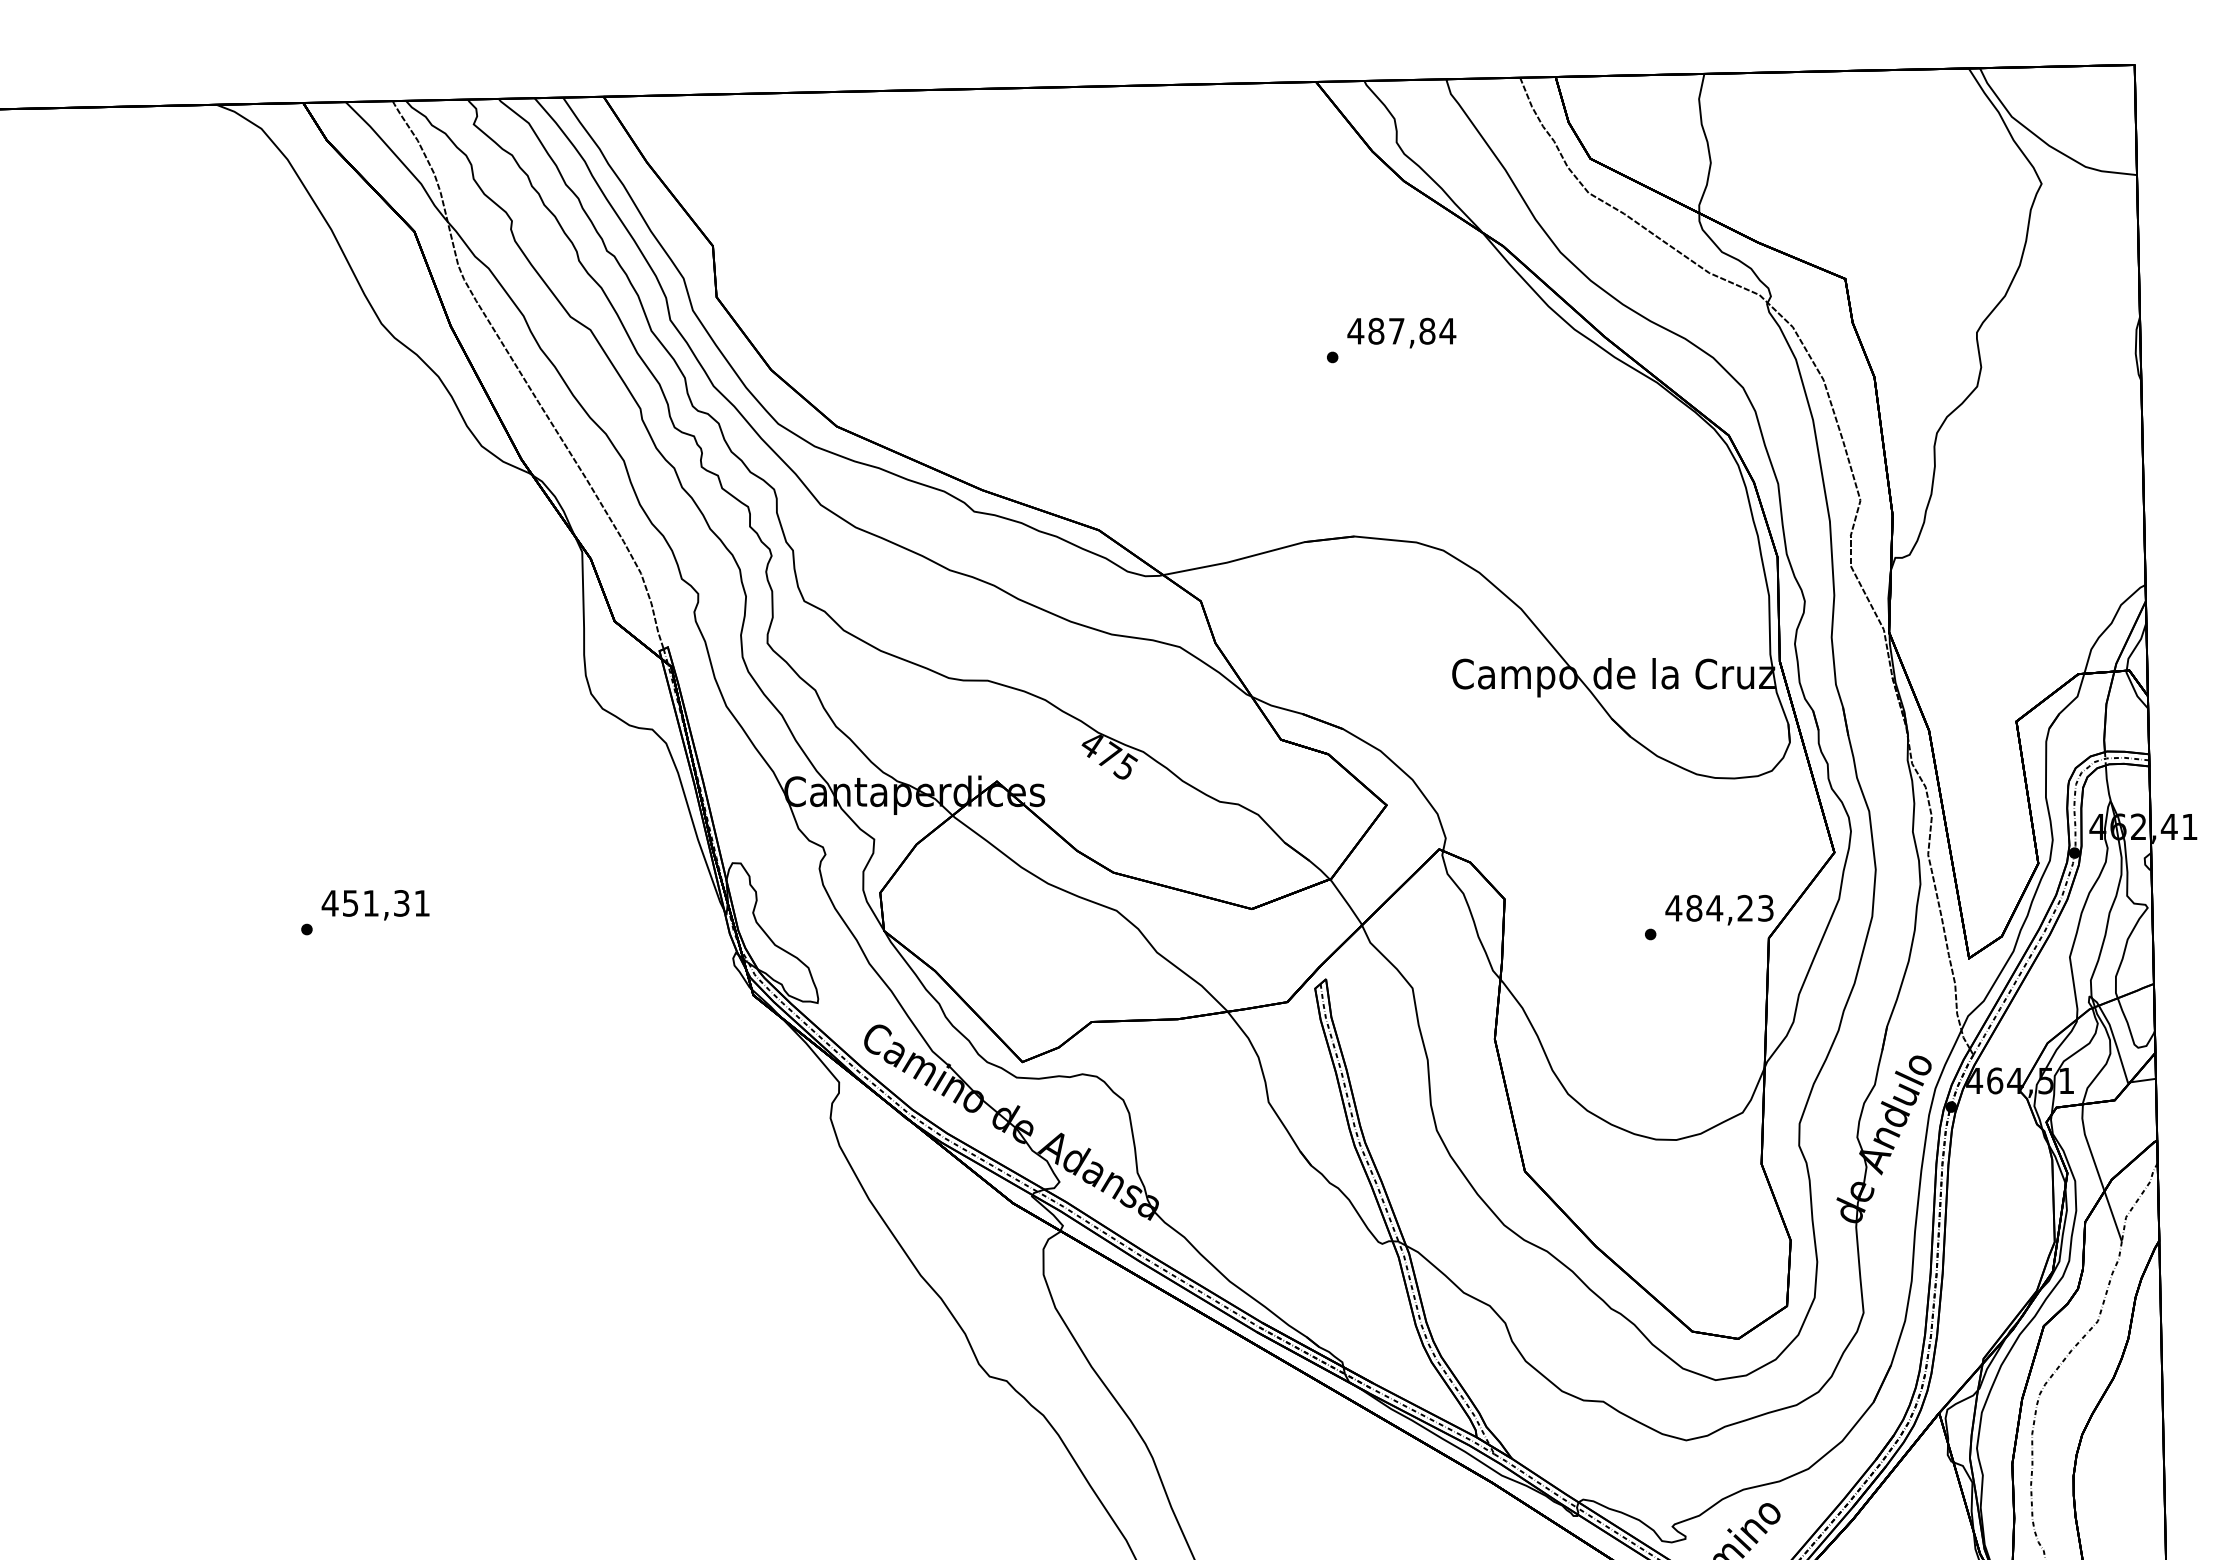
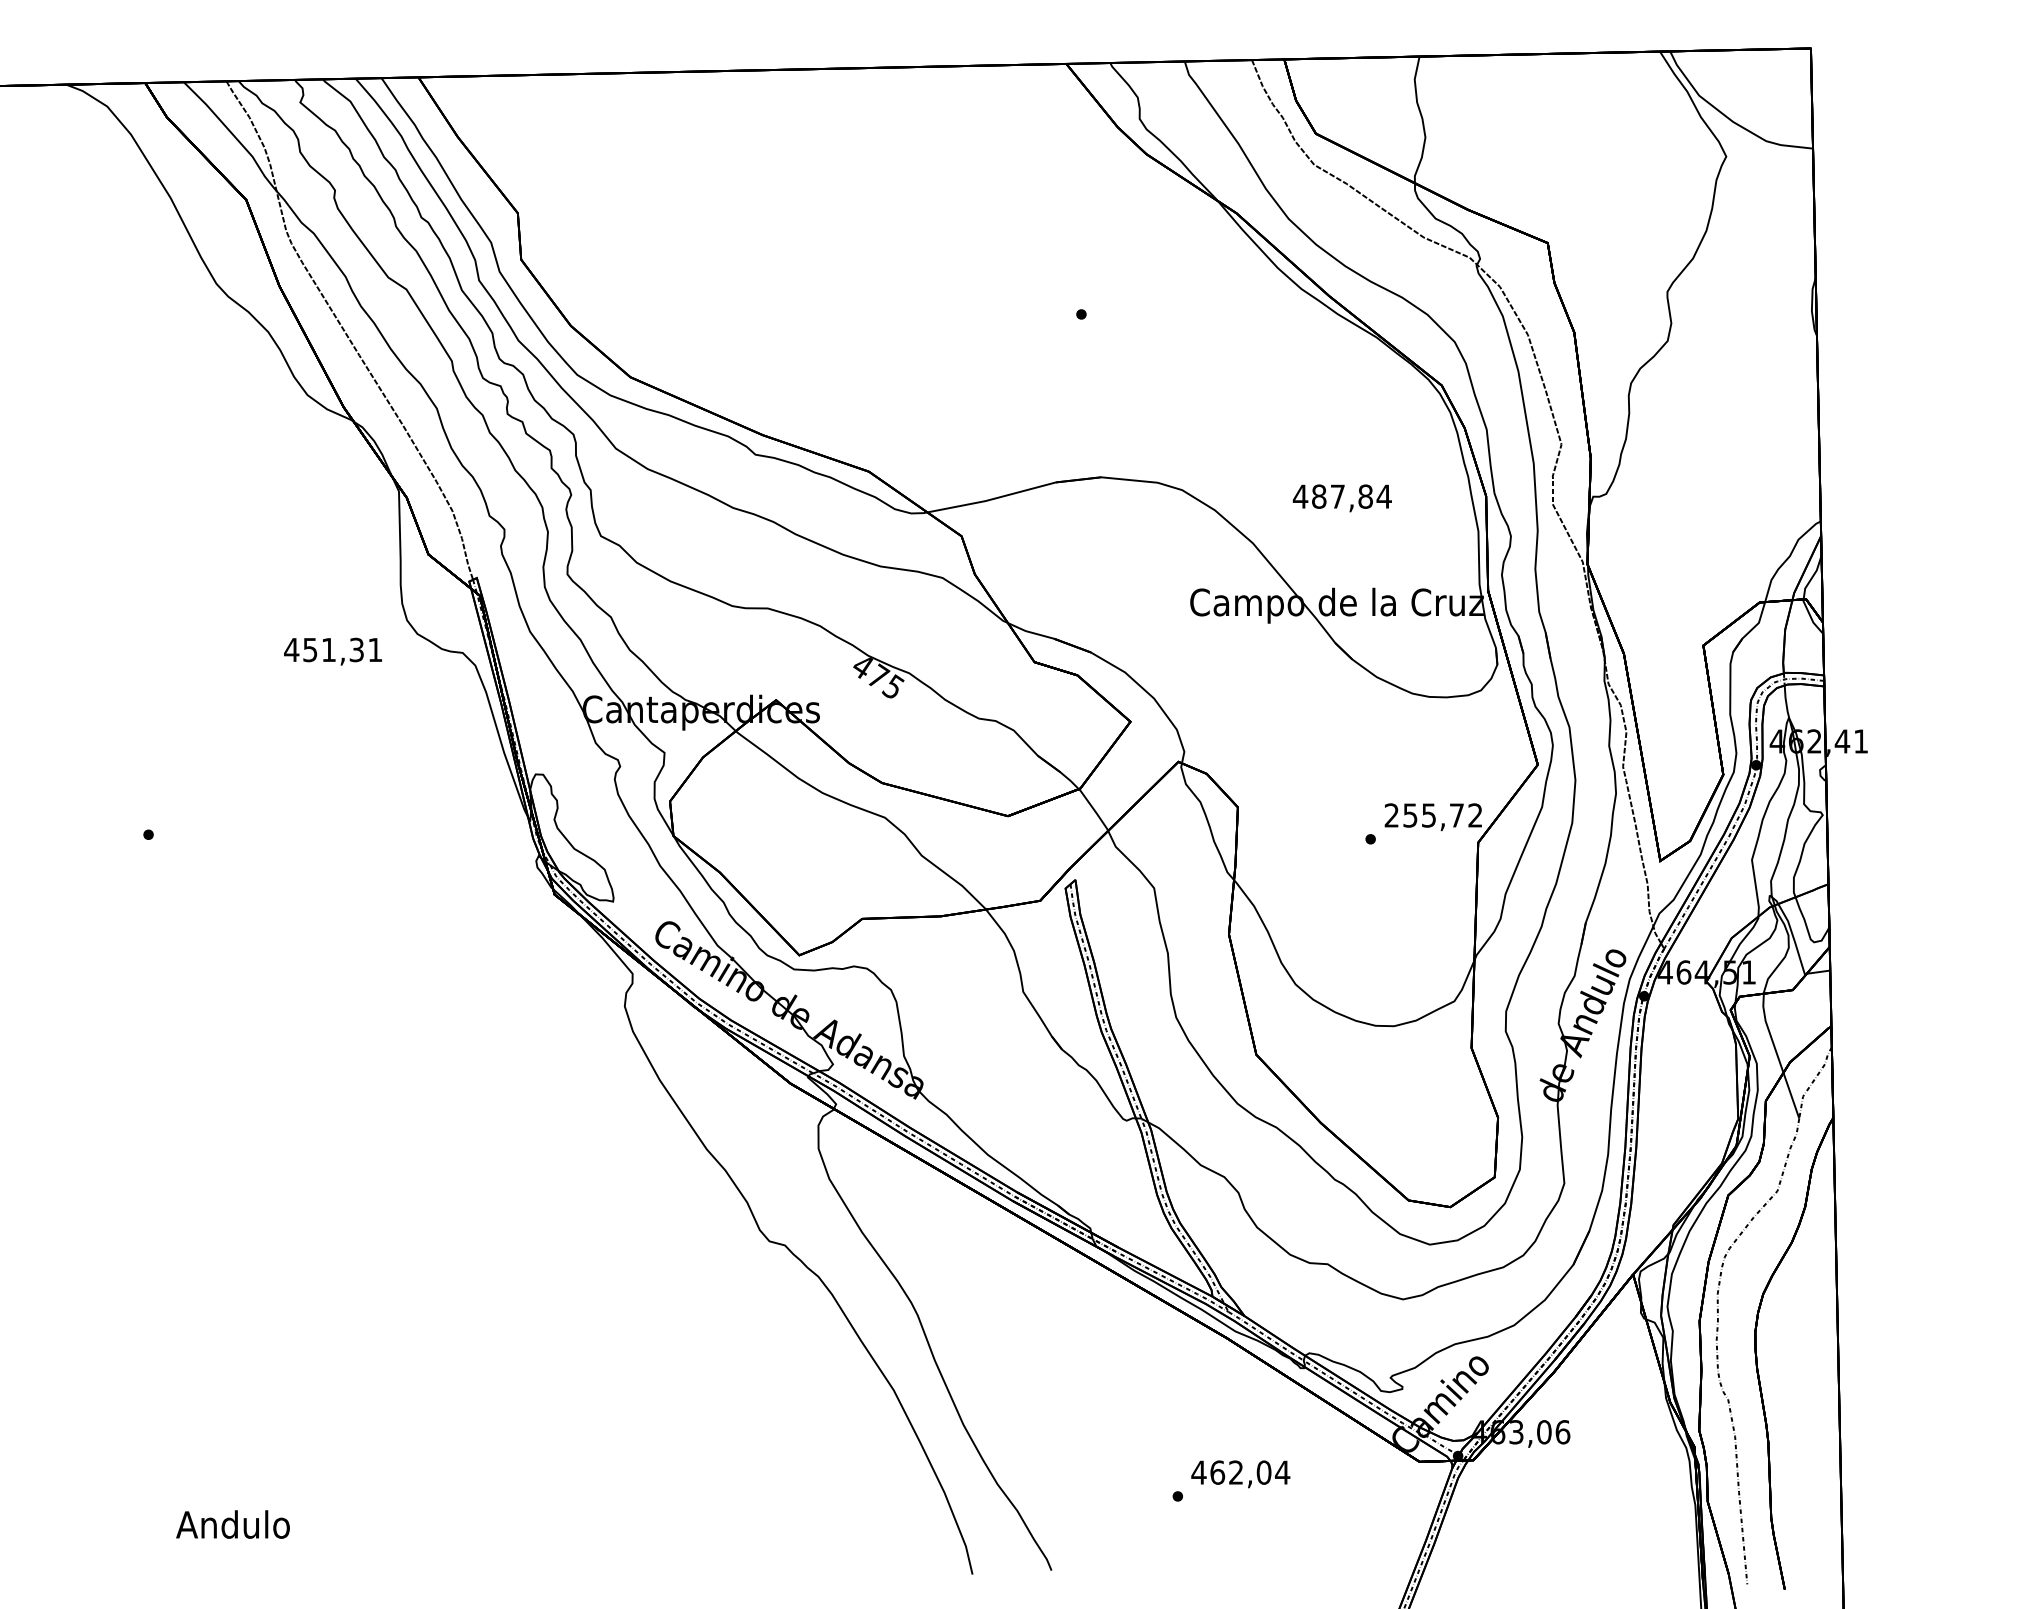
text: (1400, 333) -> (1341, 498), moved
text: (375, 905) -> (332, 651), moved
text: (1719, 908) -> (1433, 815), 484,23 -> 255,72

